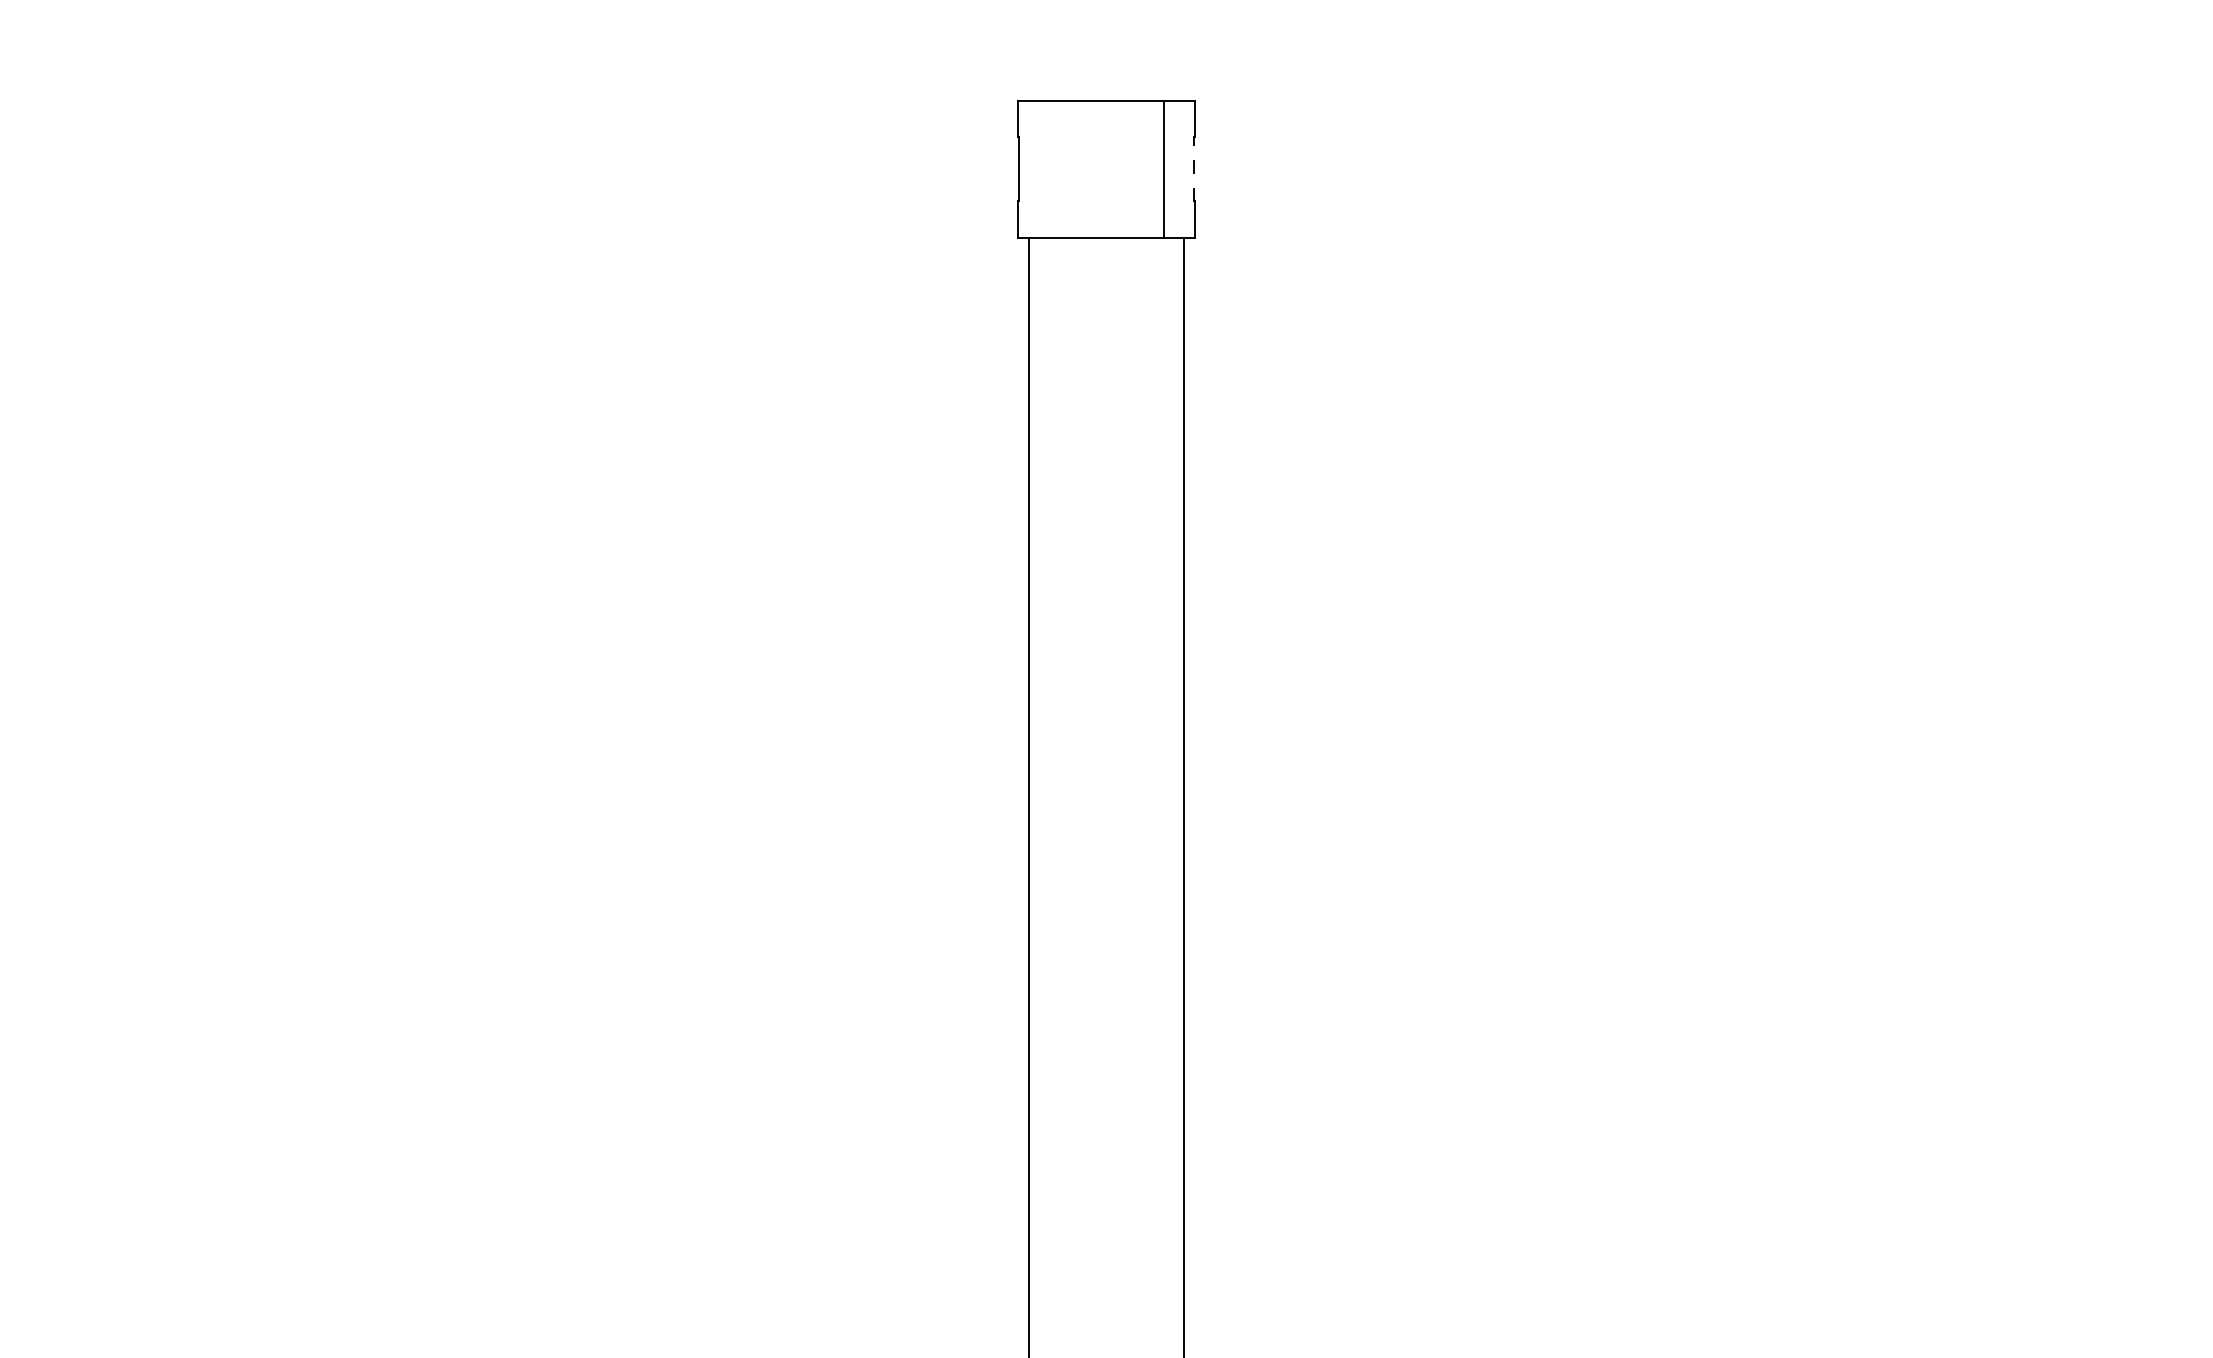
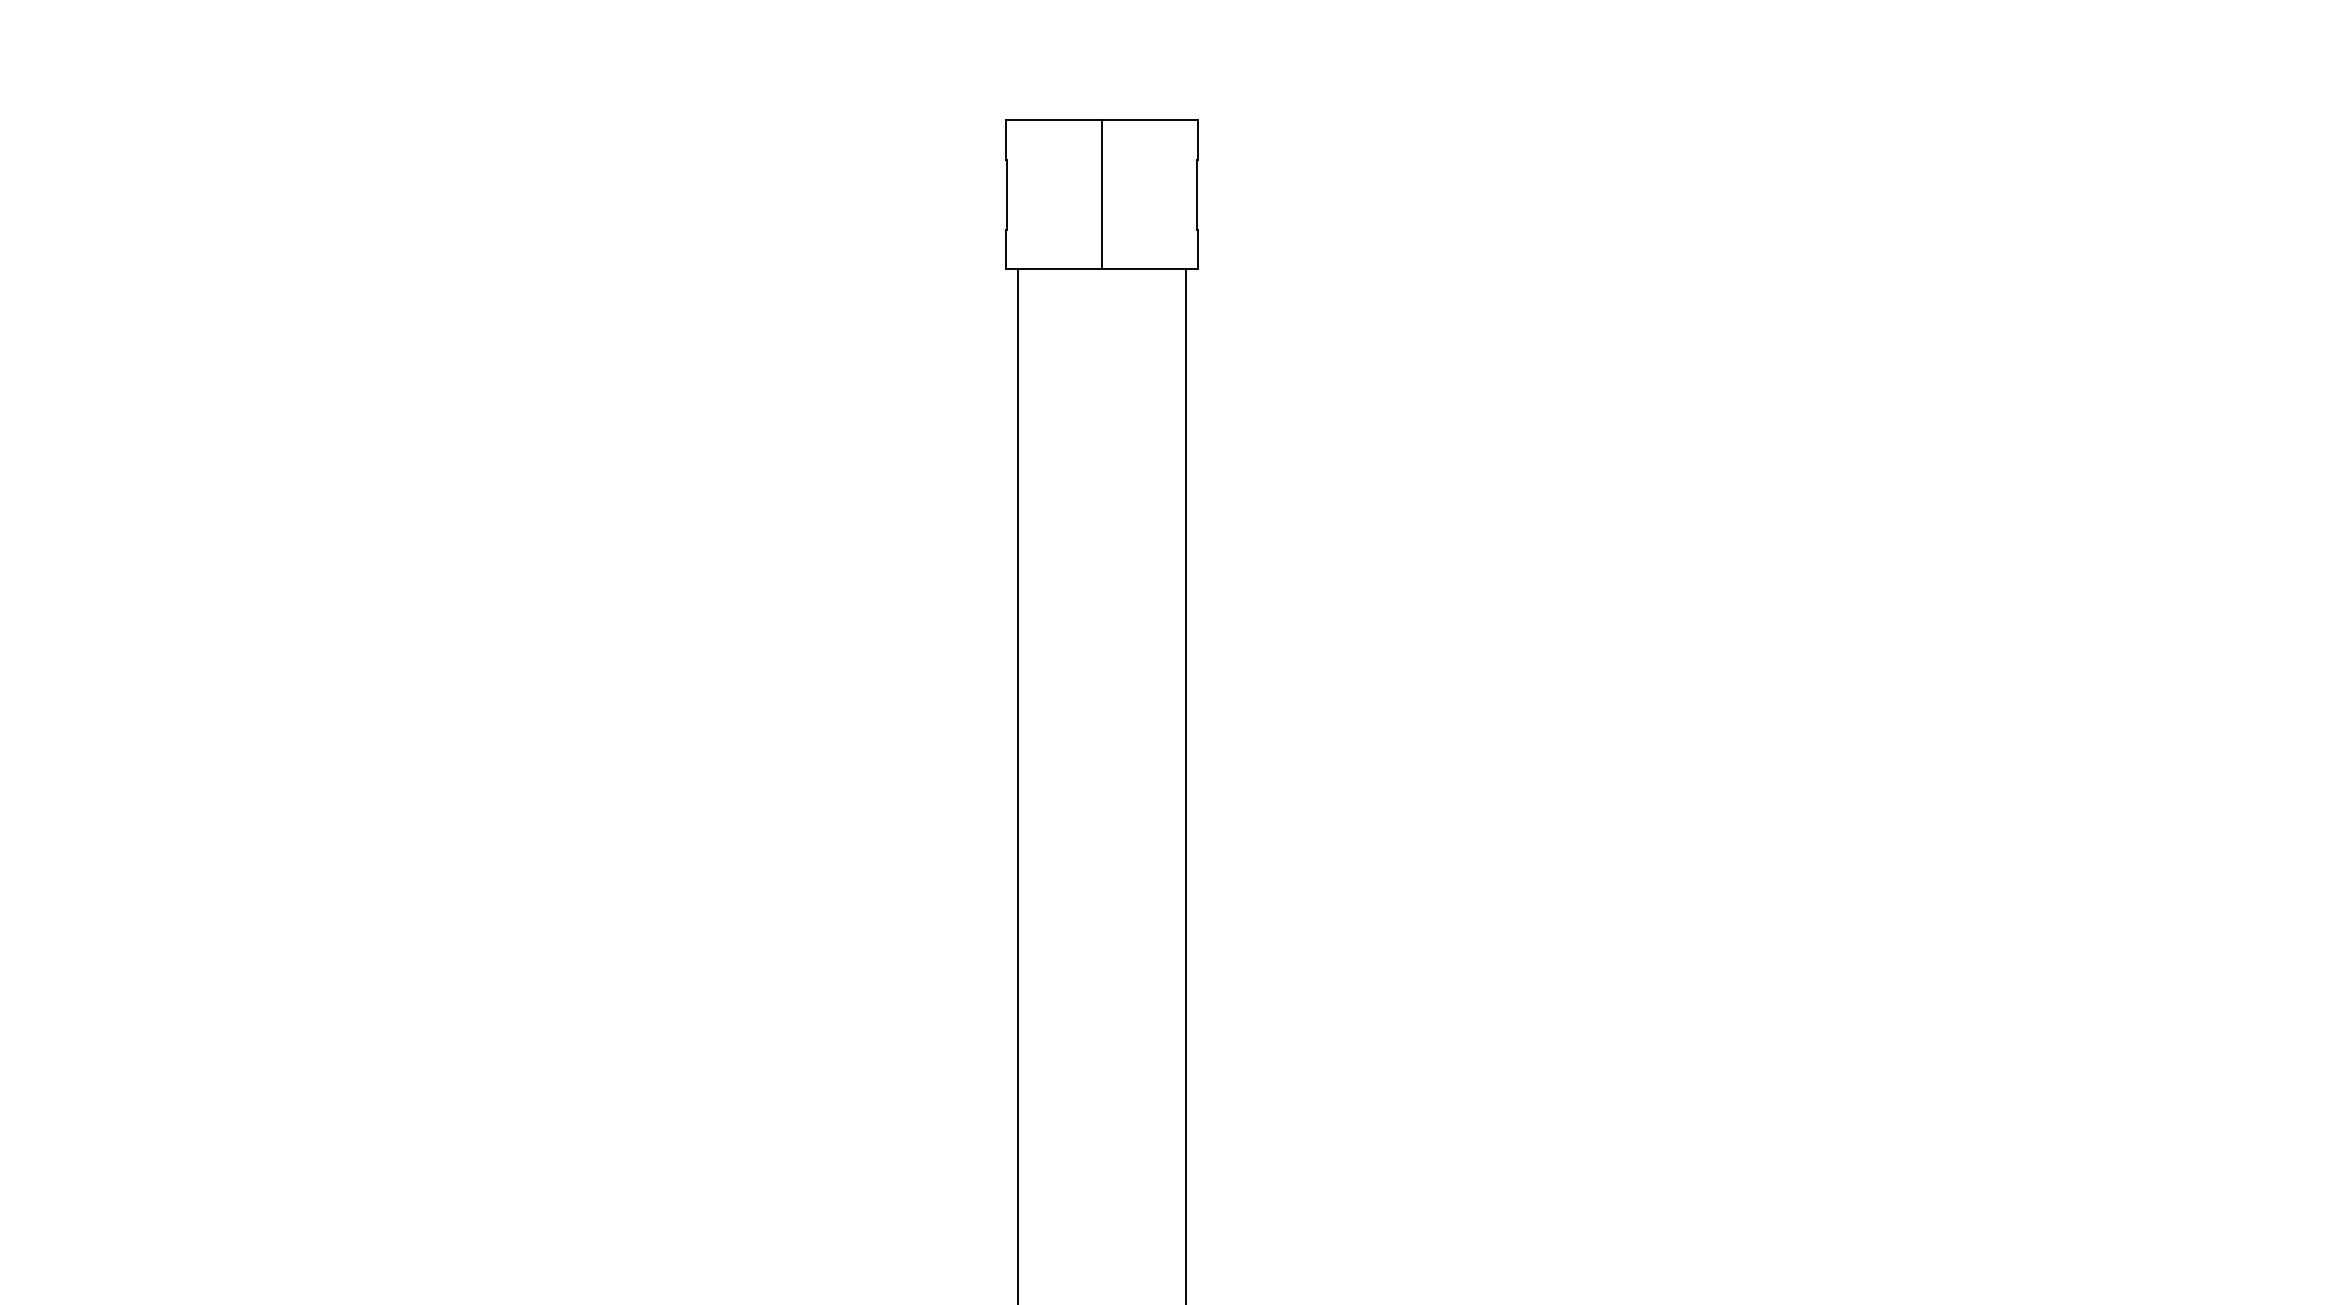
line: (1164, 169) -> (1101, 194), moved
line: (1194, 169) -> (1197, 194), dashed -> solid

